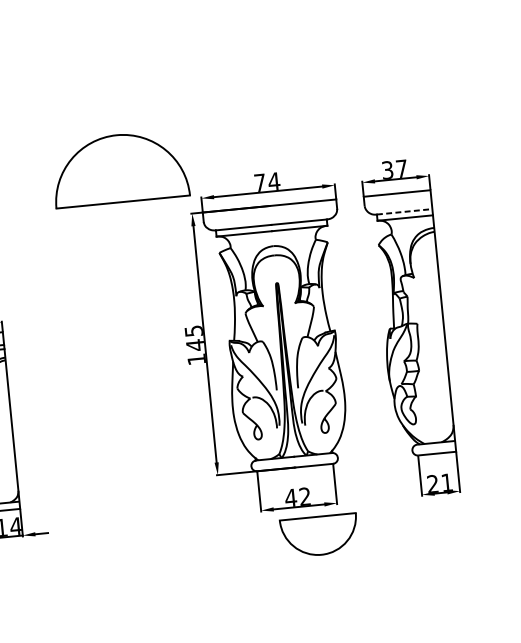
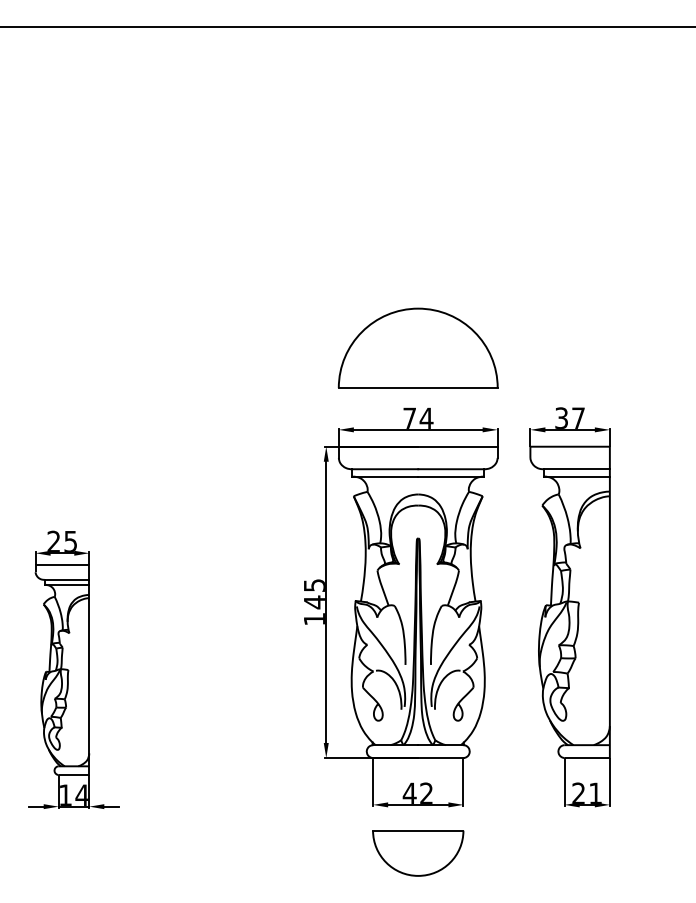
part: (119, 167) -> (417, 347), moved
line: (404, 212) -> (576, 469), dashed -> solid
part: (319, 535) -> (418, 853), moved

